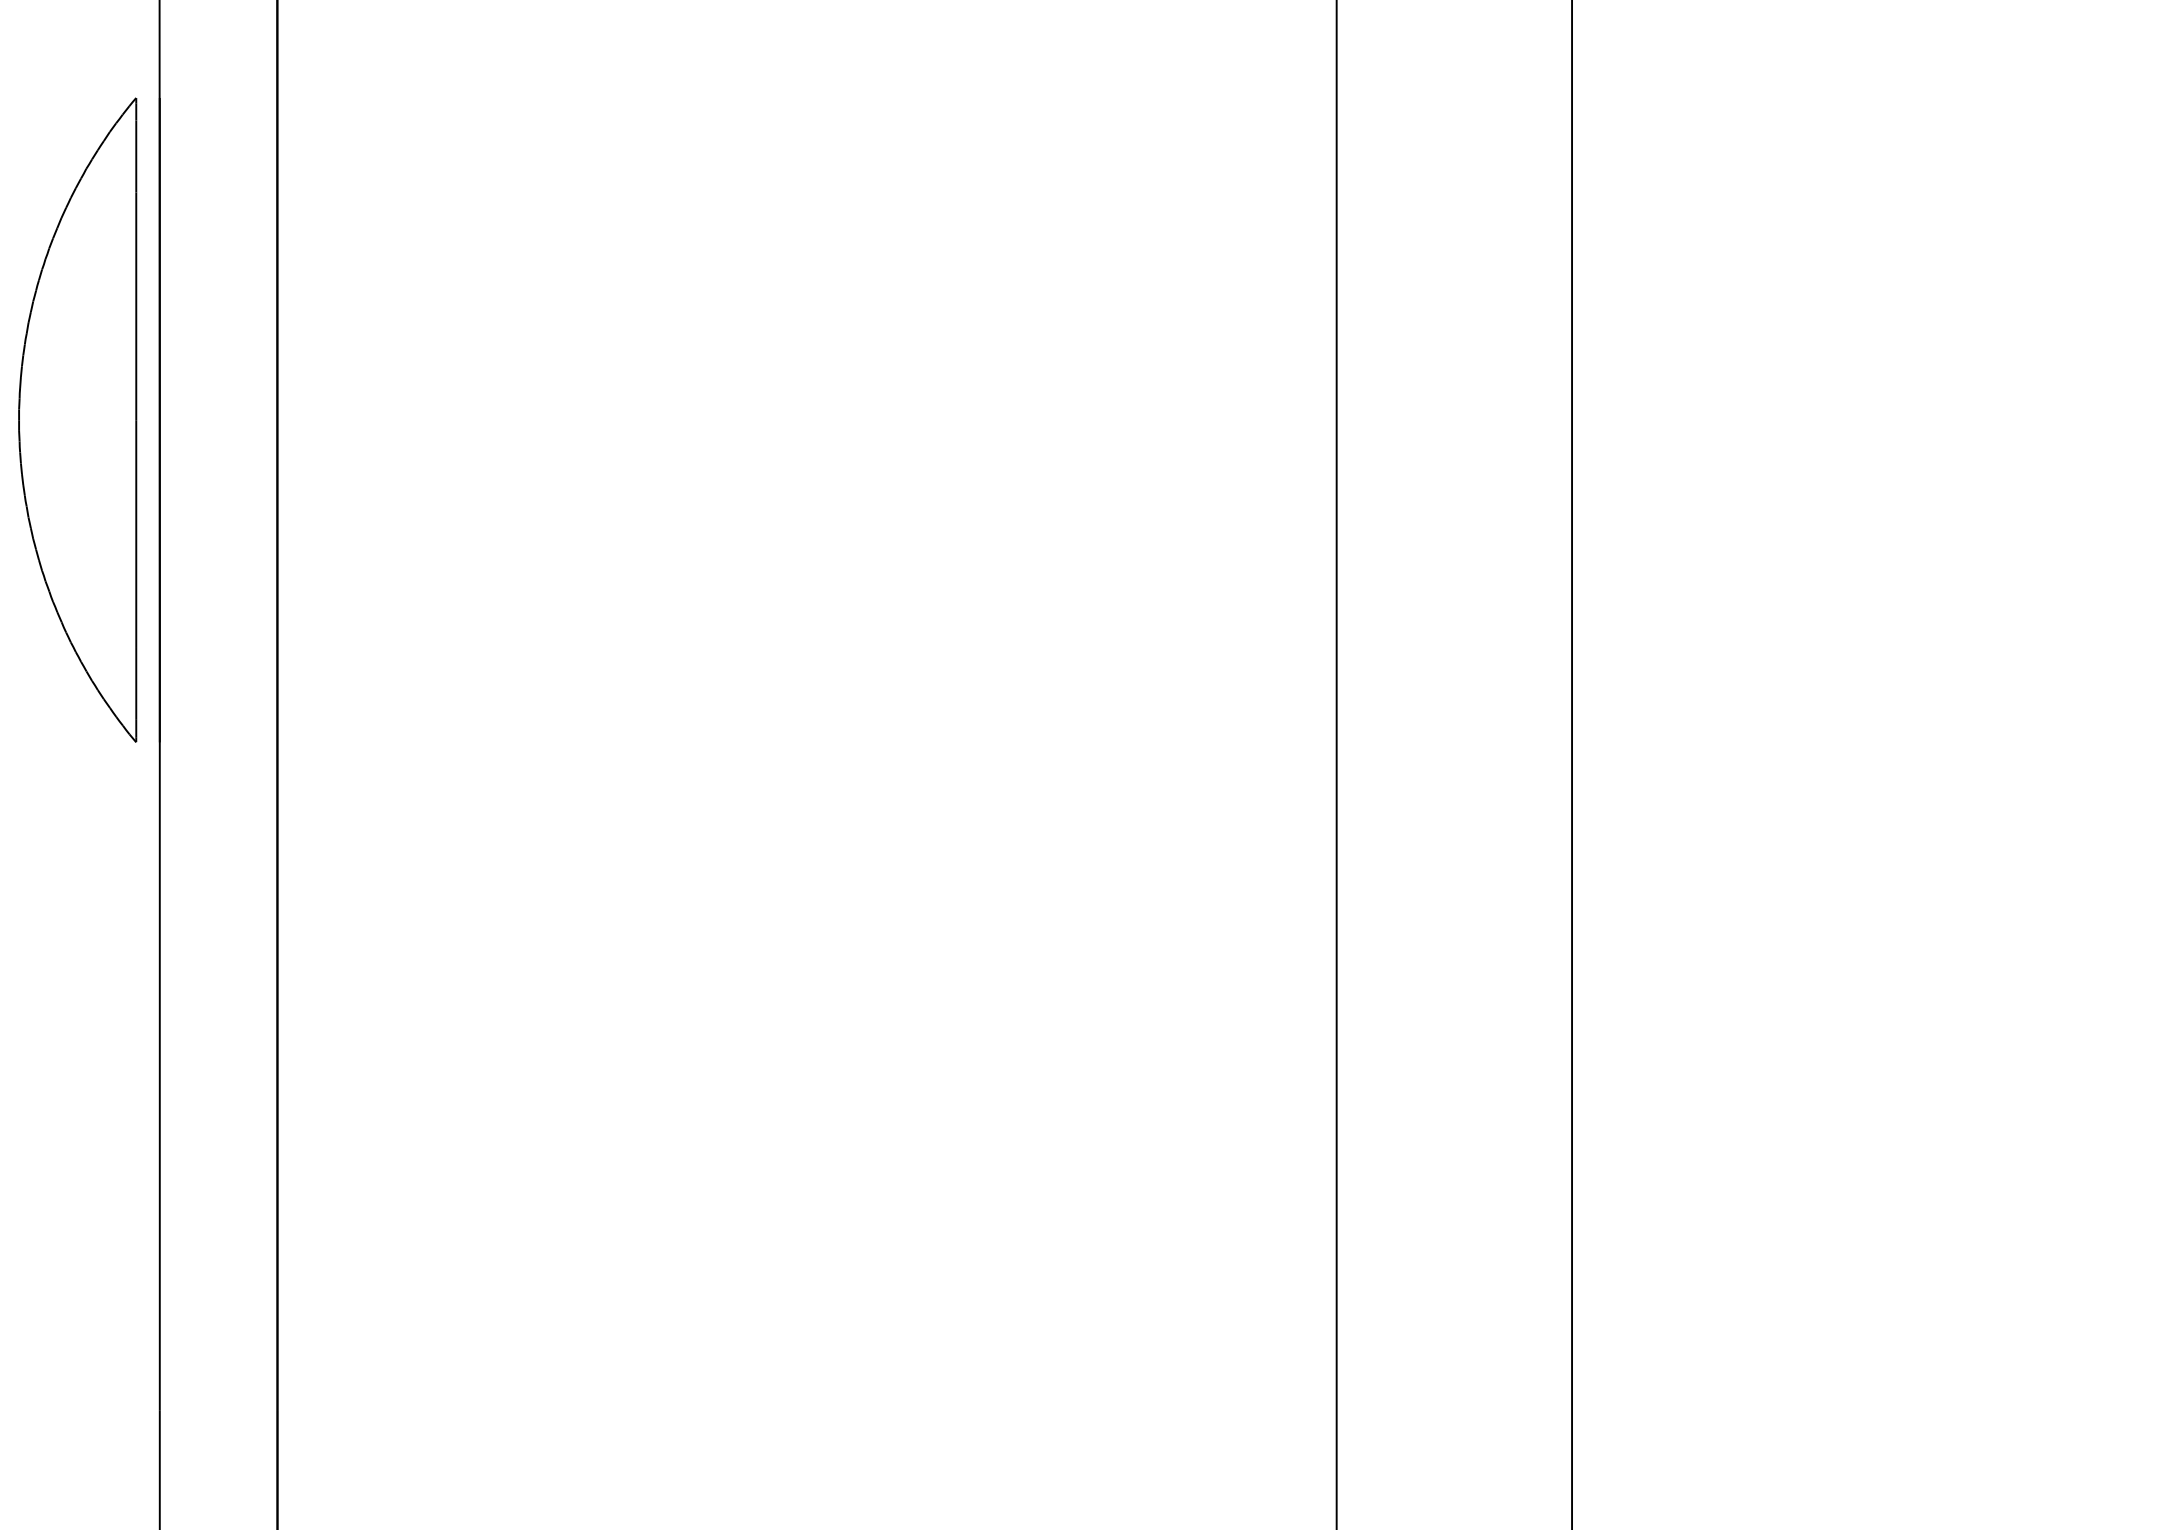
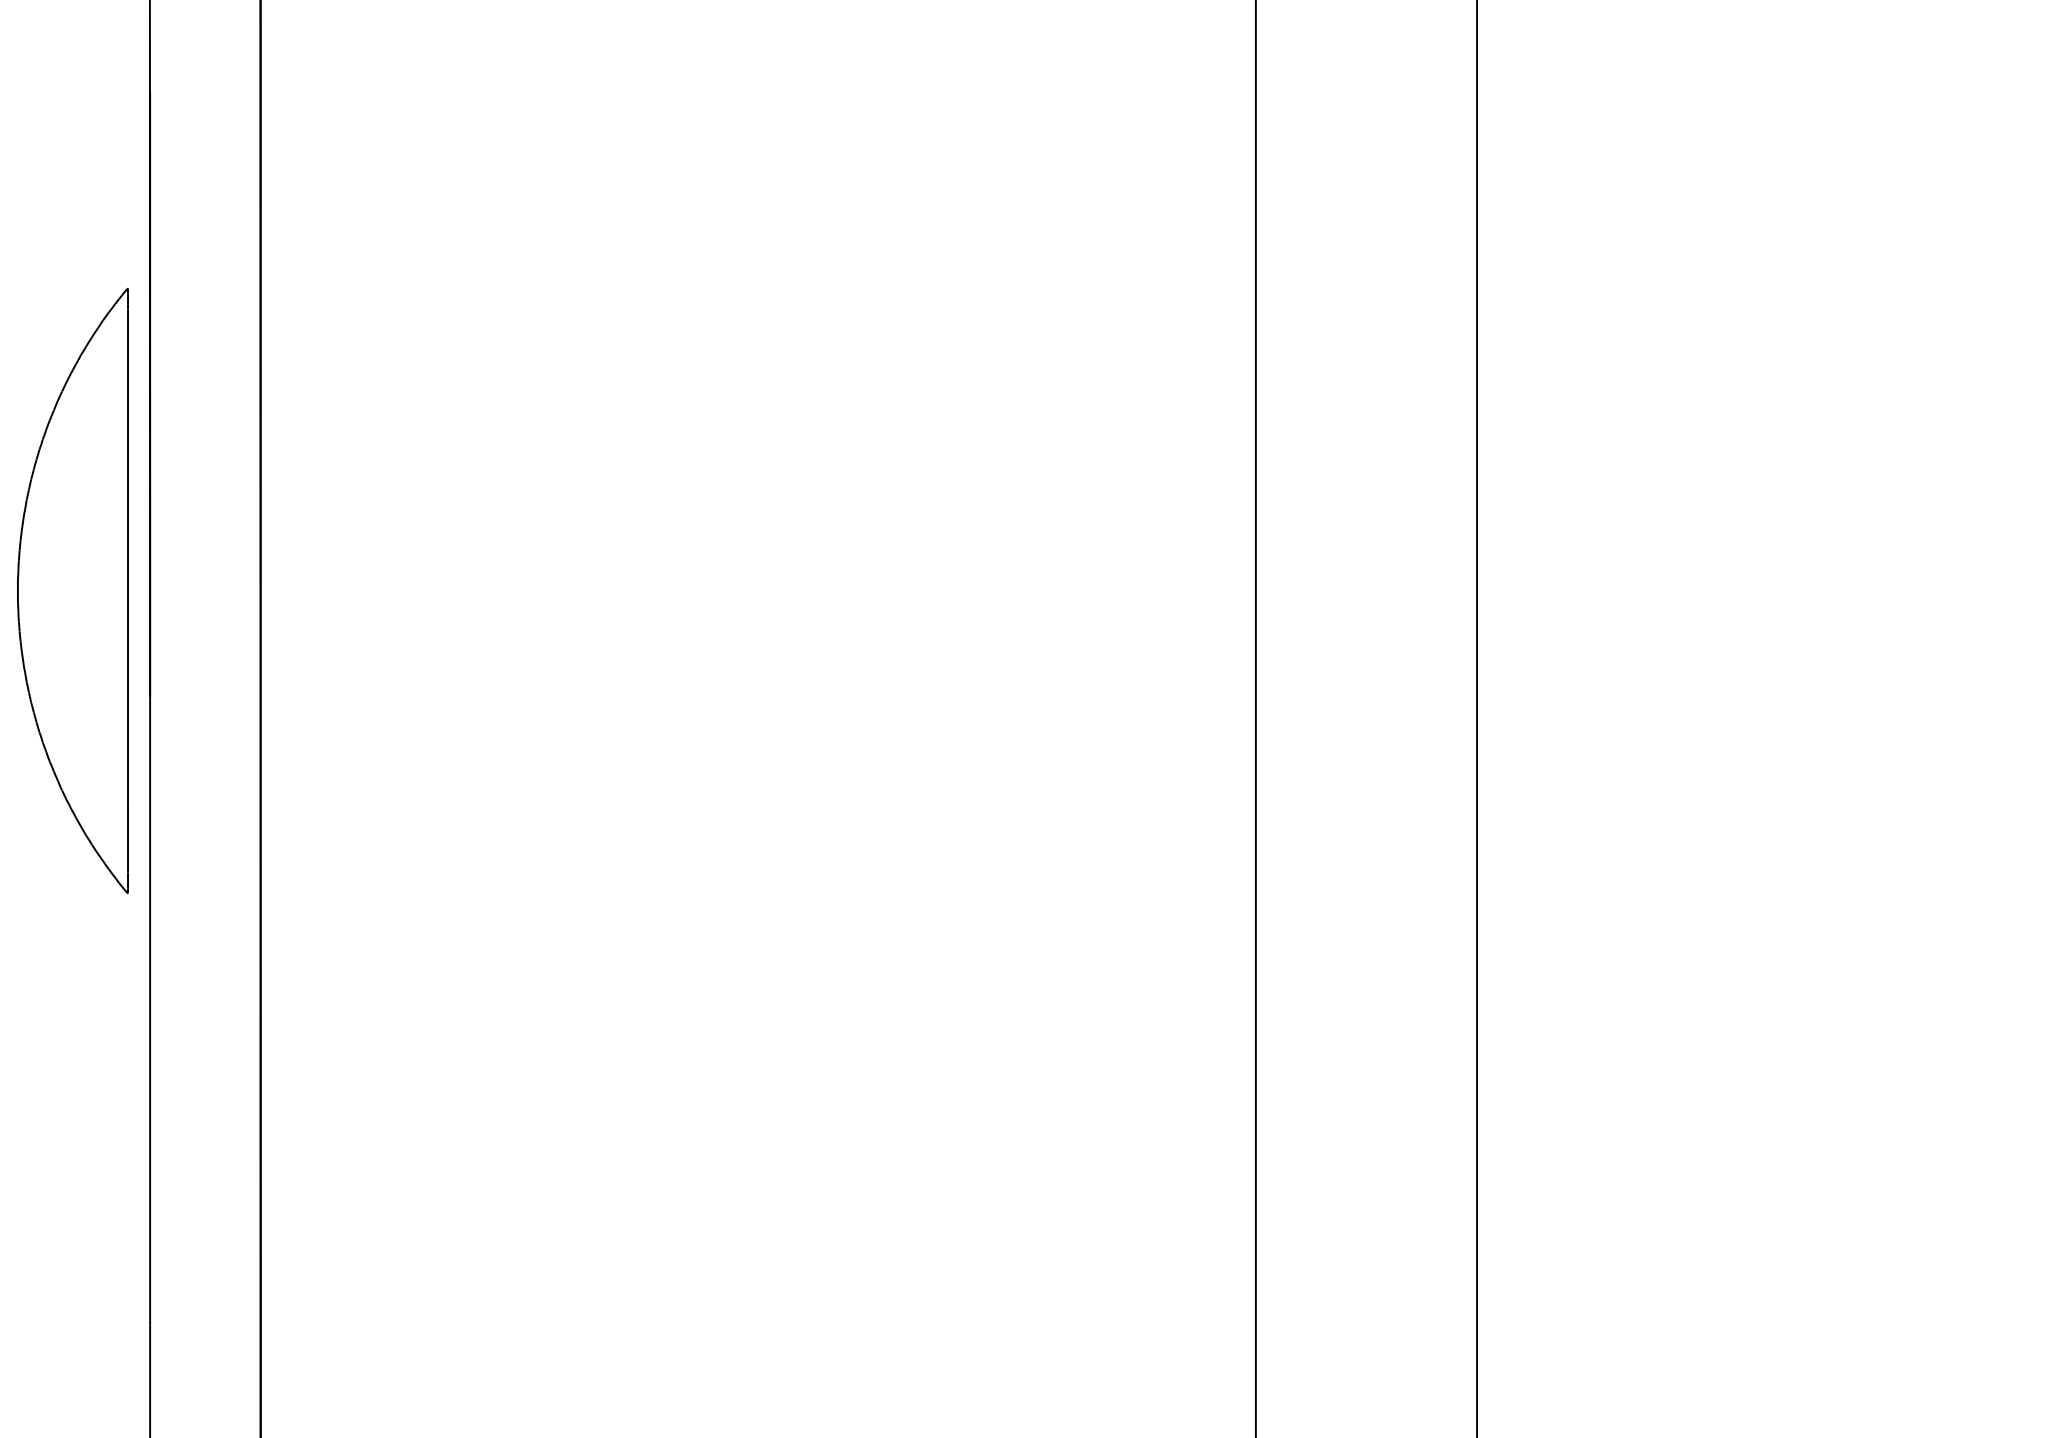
part: (77, 419) -> (72, 590), moved

